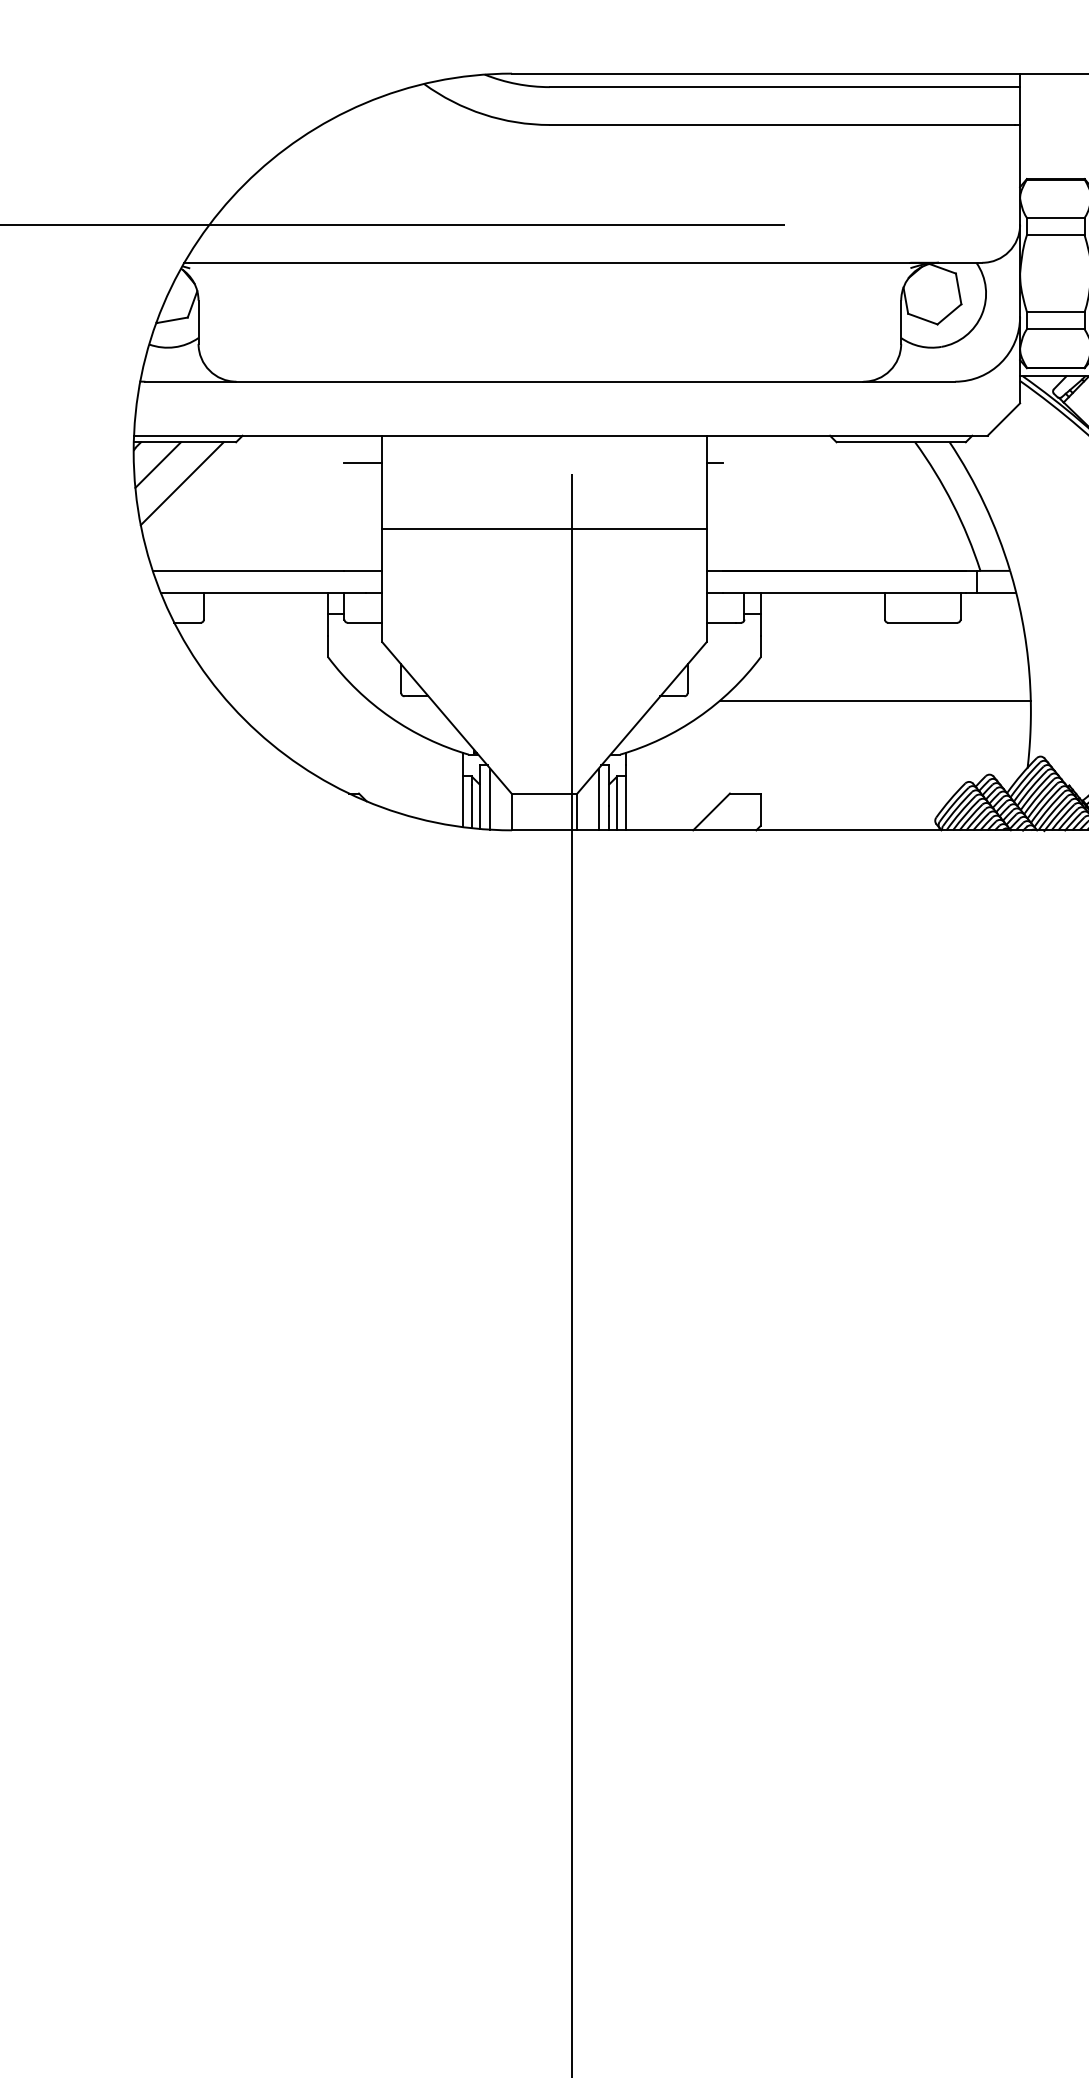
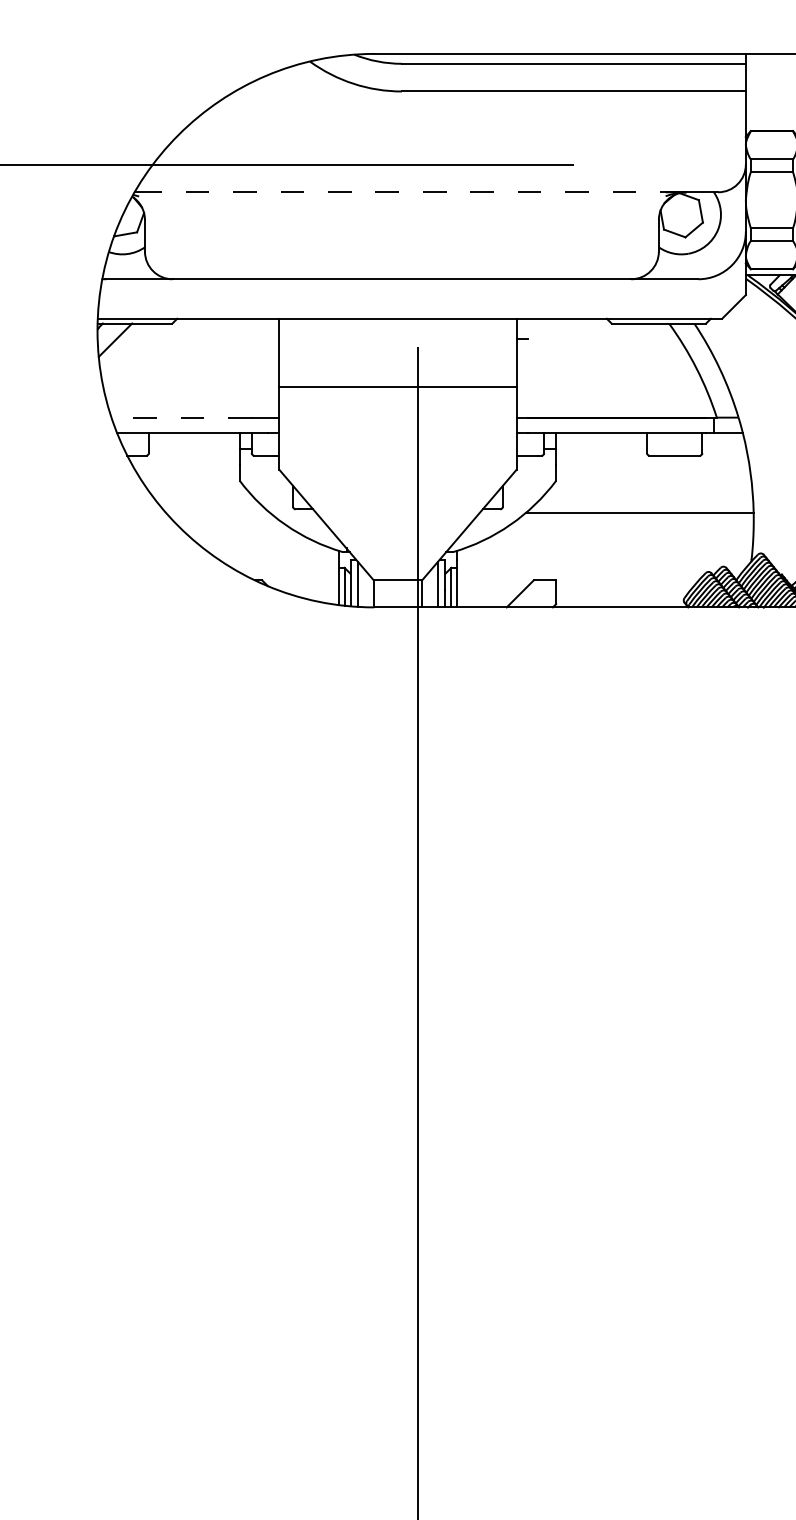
line: (549, 262) -> (401, 192), solid -> dashed
line: (363, 462) -> (265, 338), removed
line: (181, 483) -> (132, 353), removed
line: (248, 570) -> (181, 417), solid -> dashed

